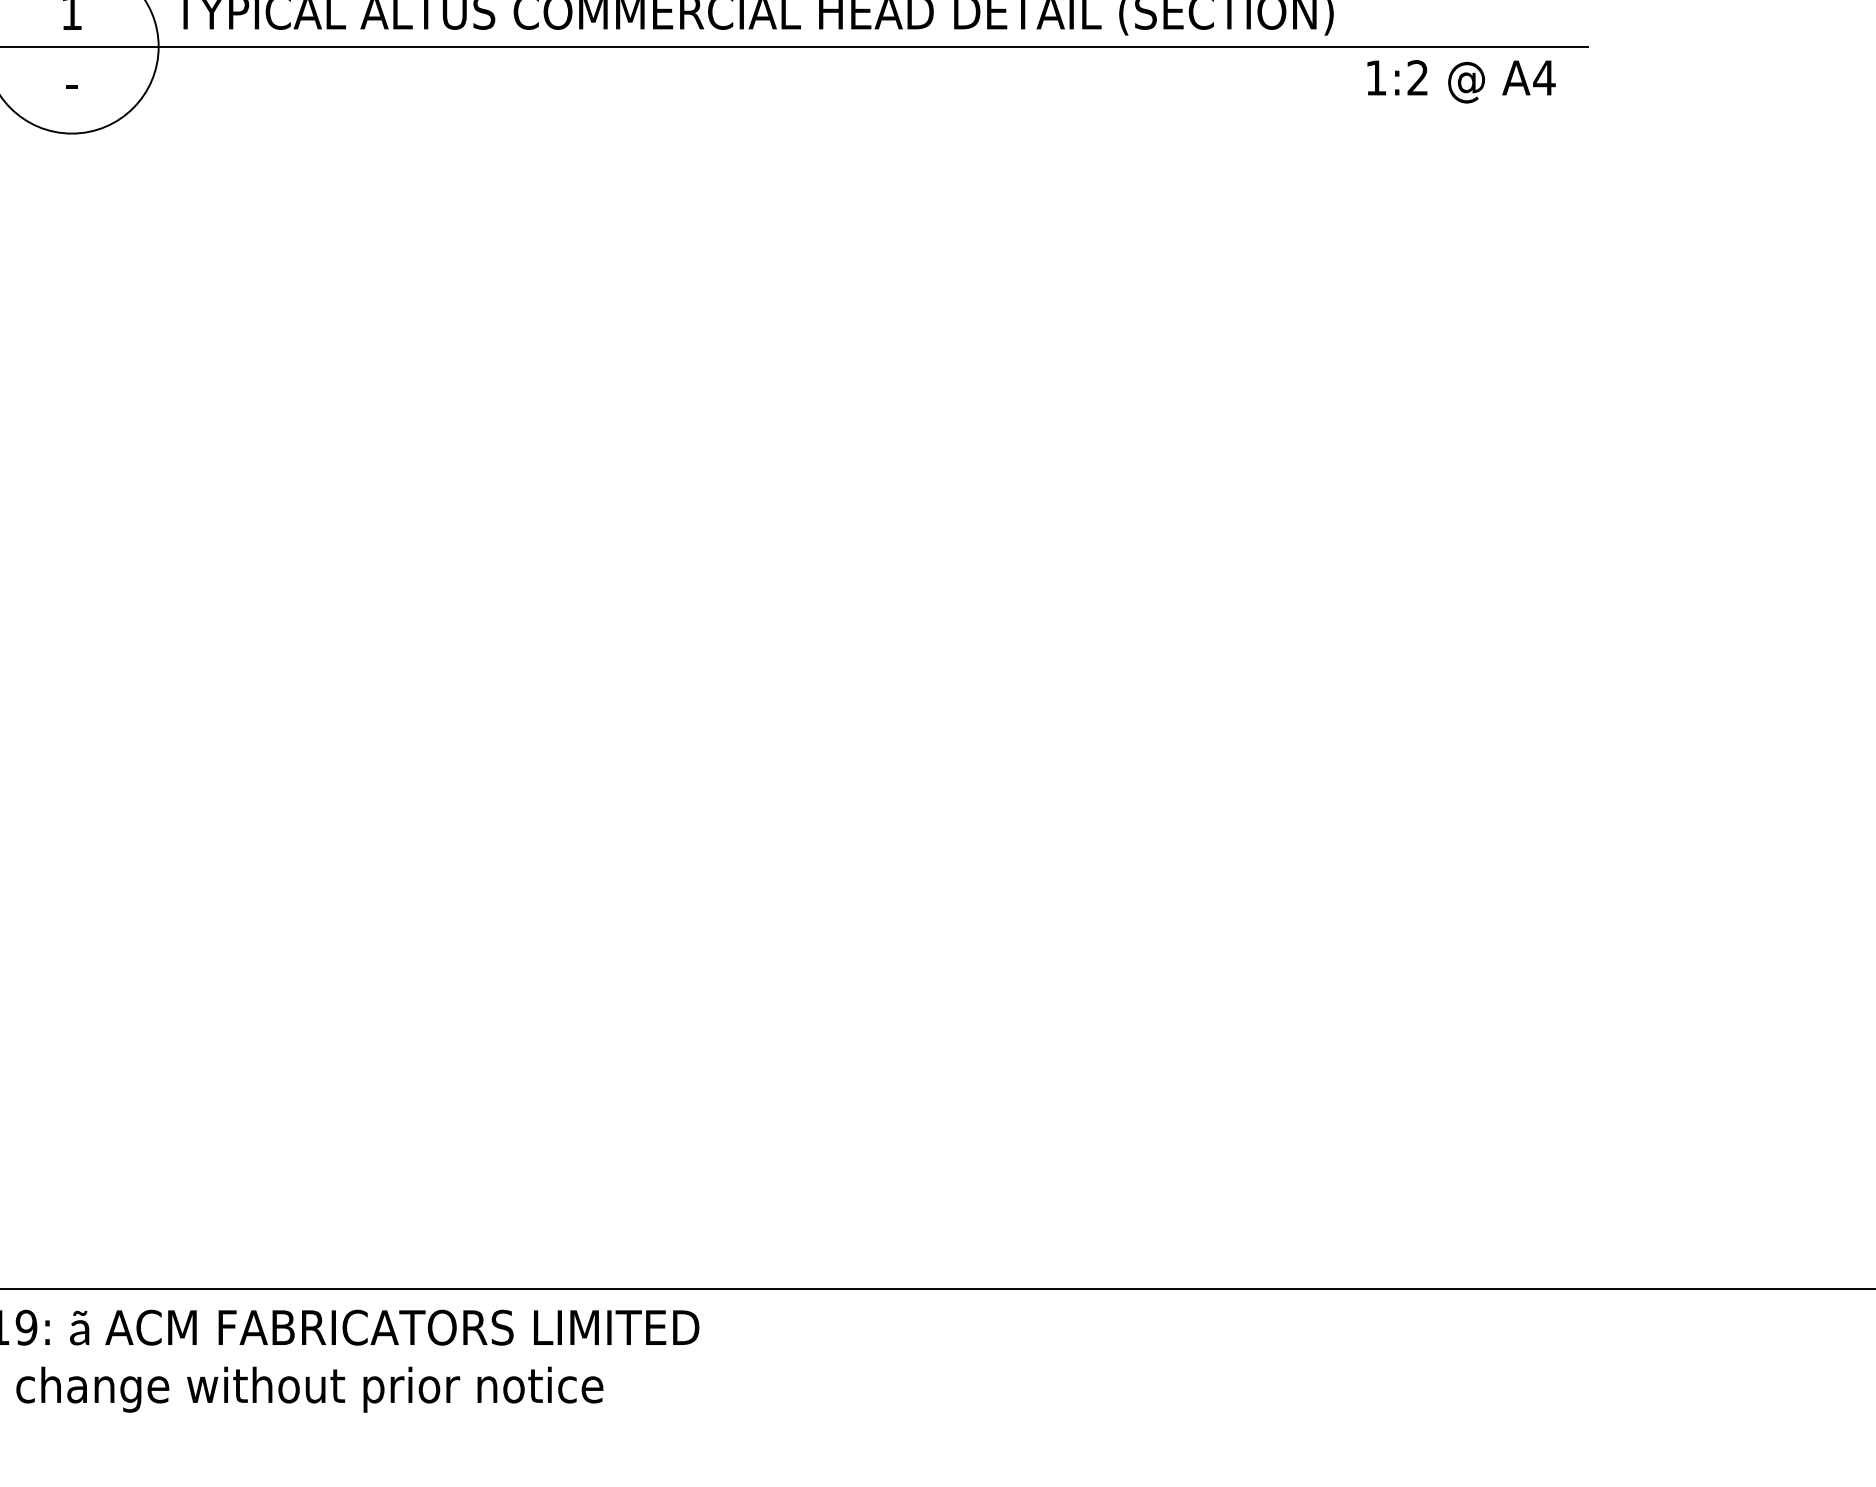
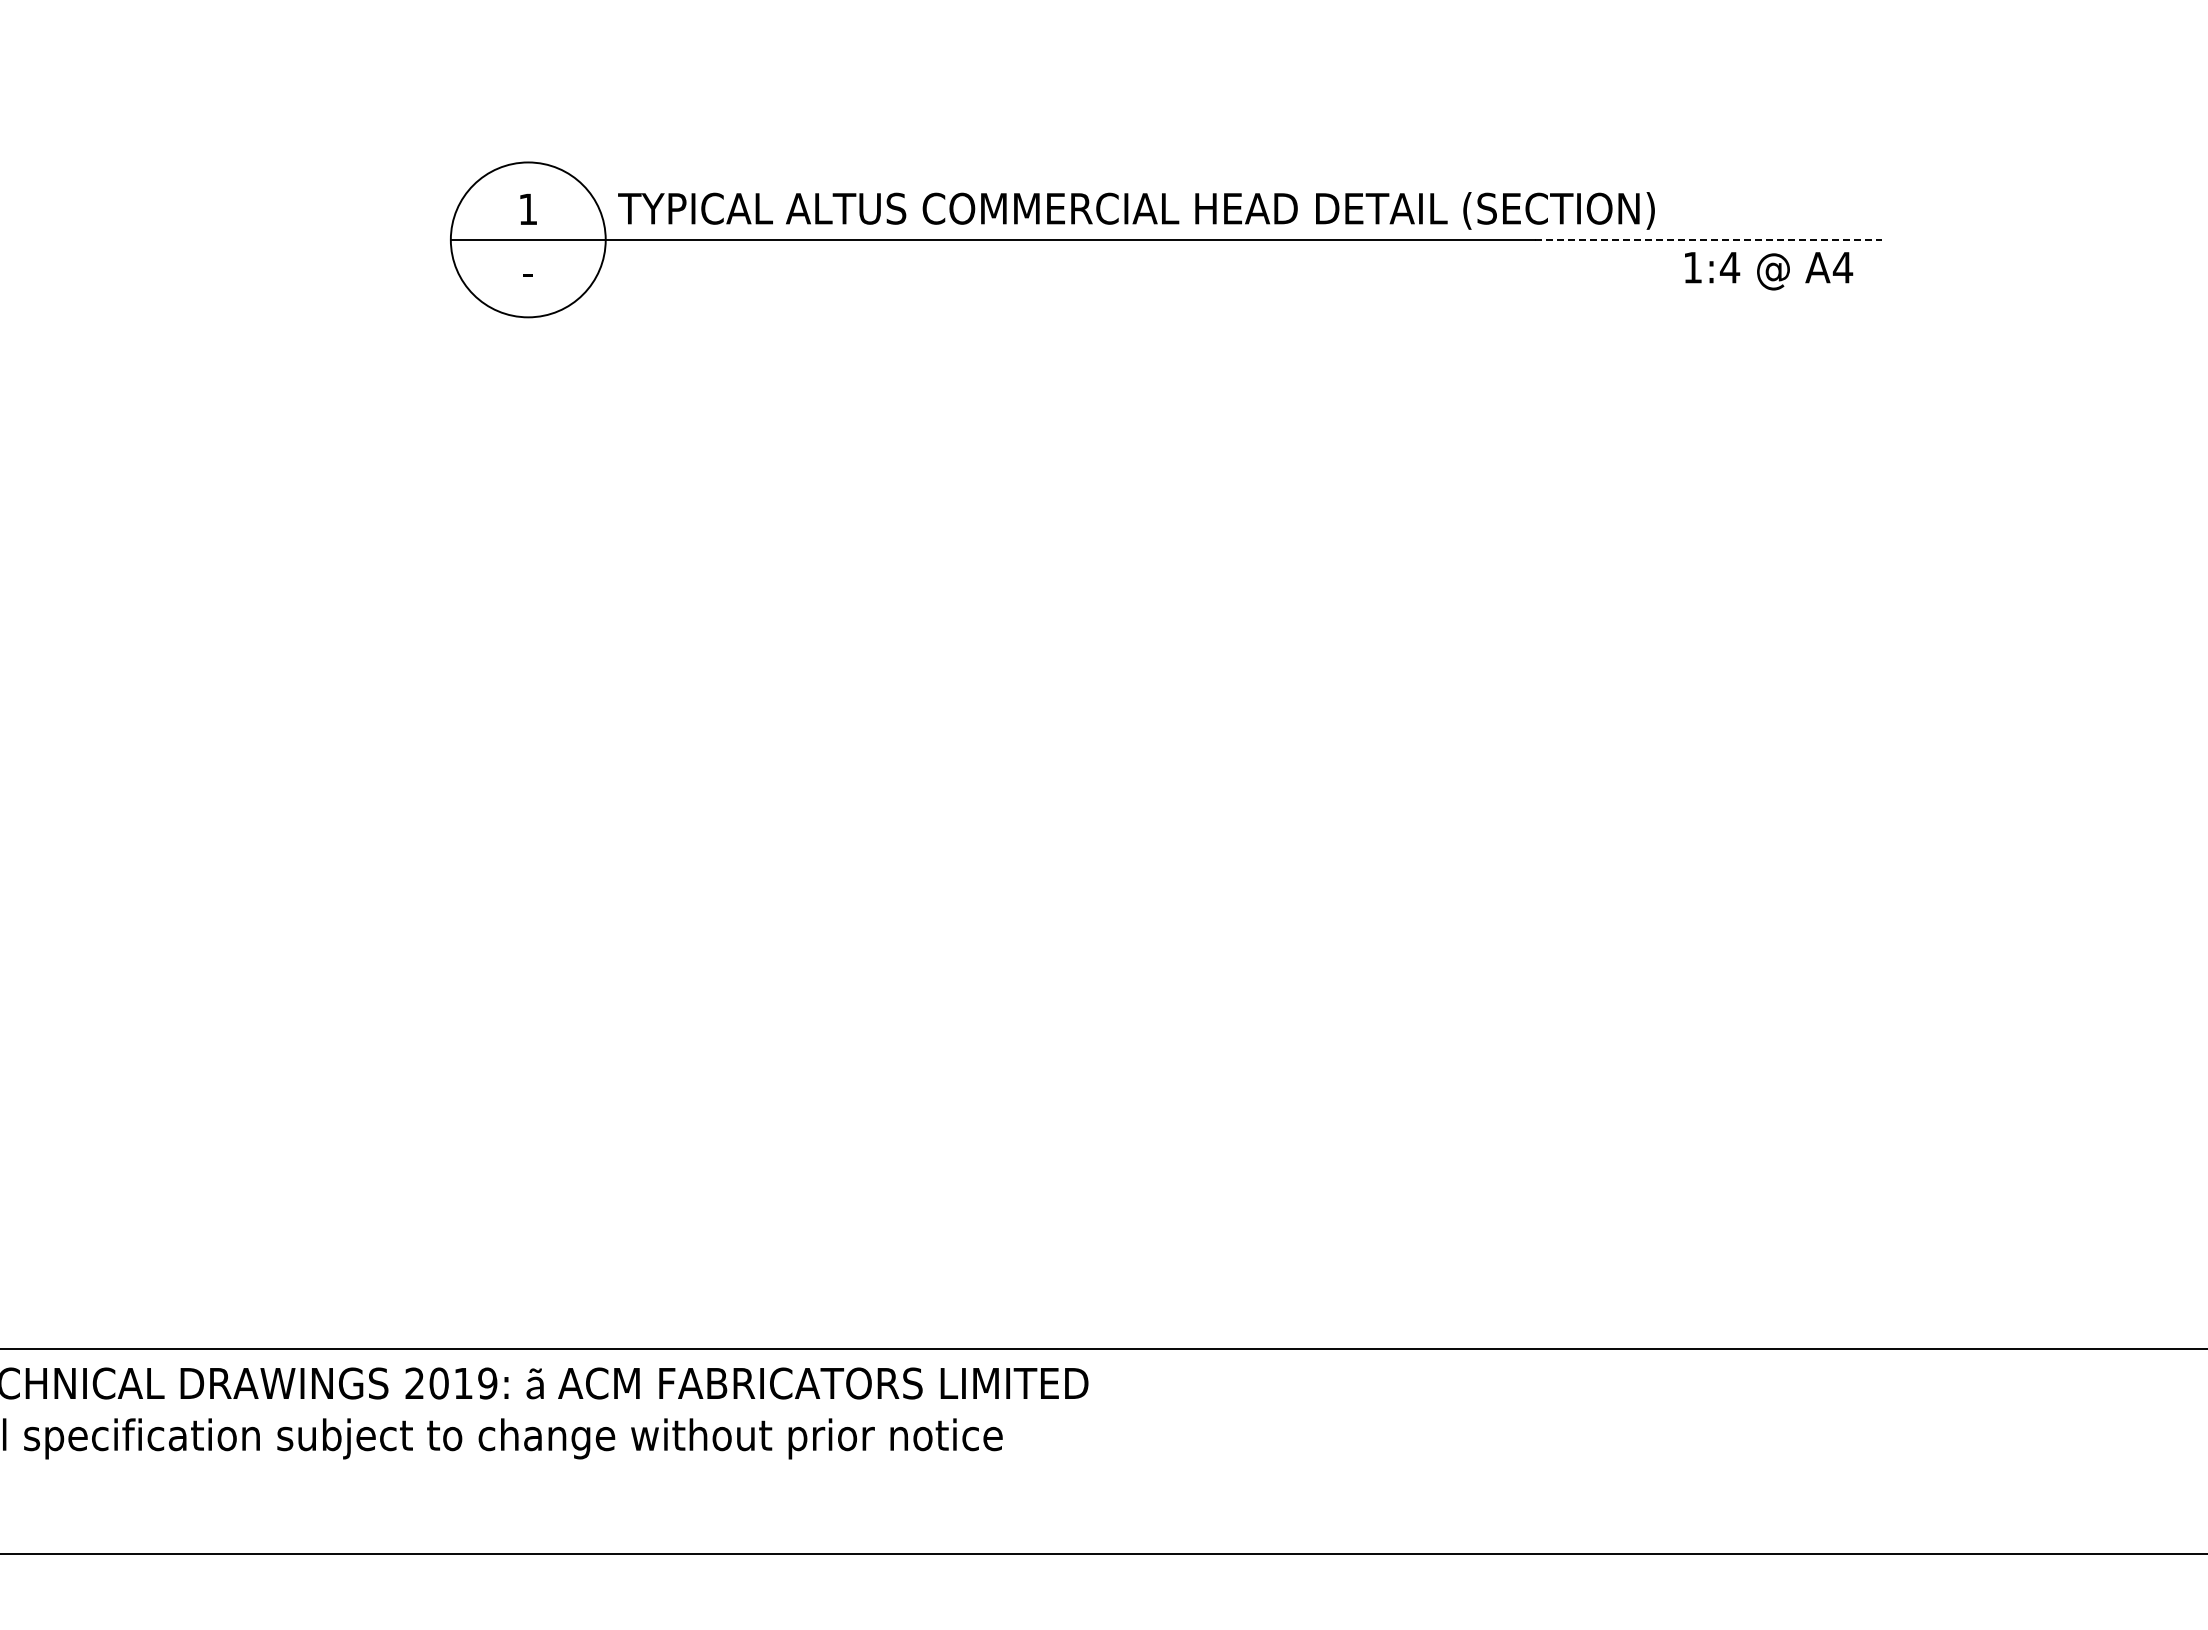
line: (1394, 46) -> (1709, 239), solid -> dashed
text: (1417, 77) -> (1729, 267), 1:2 -> 1:4

